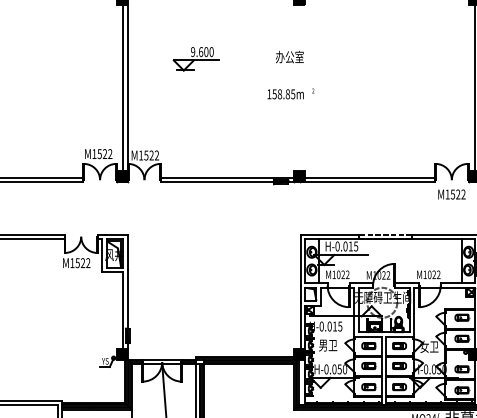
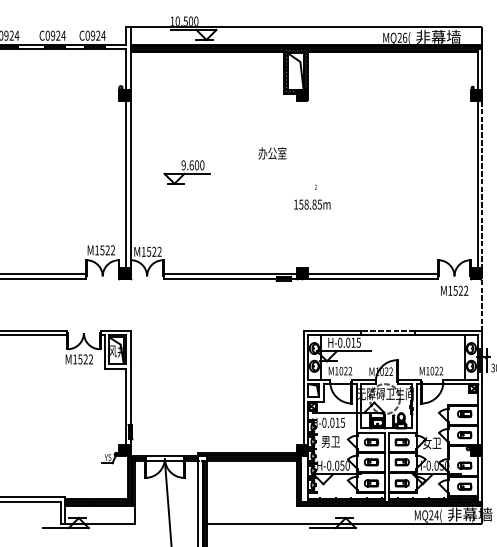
text: (289, 57) -> (272, 153), moved
part: (195, 59) -> (186, 172), moved
text: (285, 94) -> (312, 204), moved

